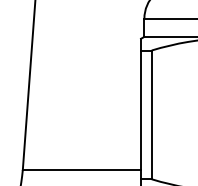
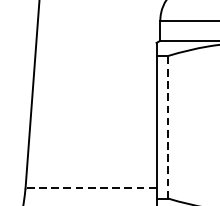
line: (151, 114) -> (168, 126), solid -> dashed
line: (81, 170) -> (90, 188), solid -> dashed

